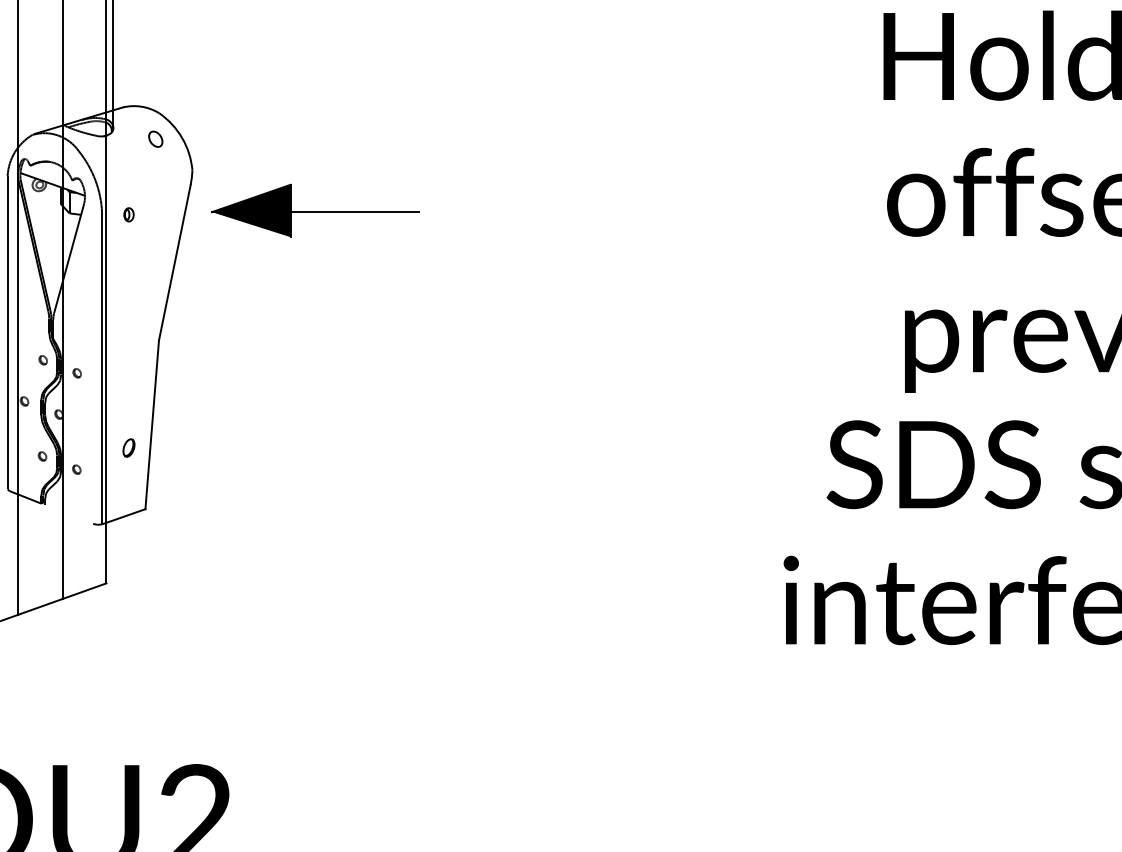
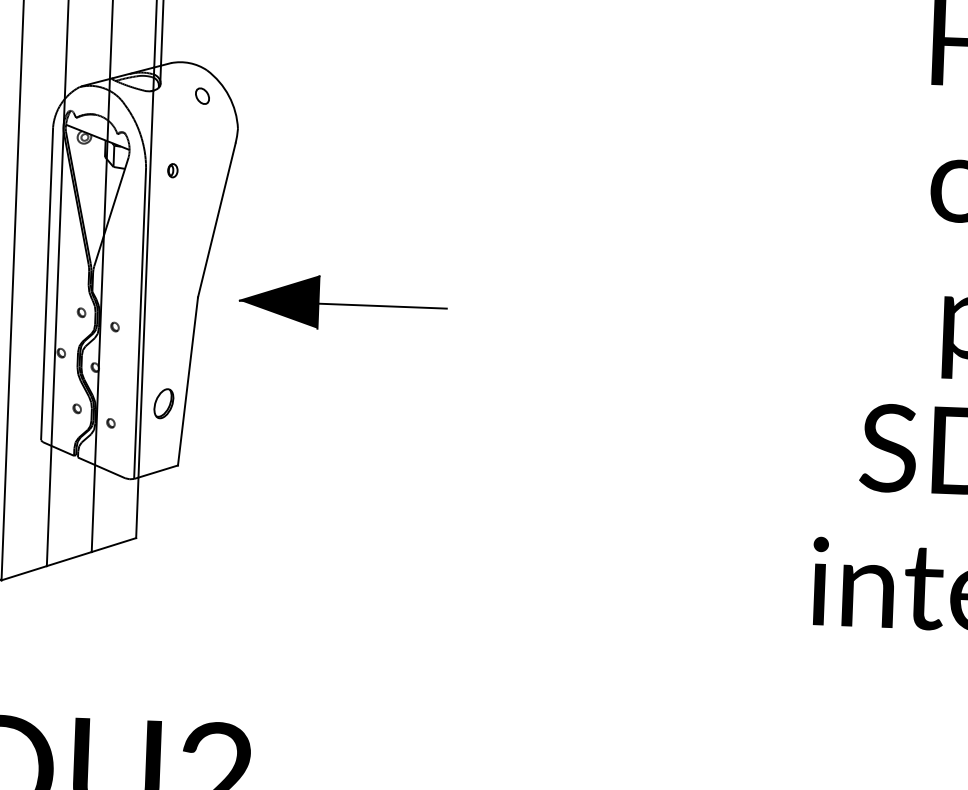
part: (315, 210) -> (343, 303), moved
part: (128, 447) -> (163, 403), size x1.67
line: (69, 514) -> (101, 467), added

